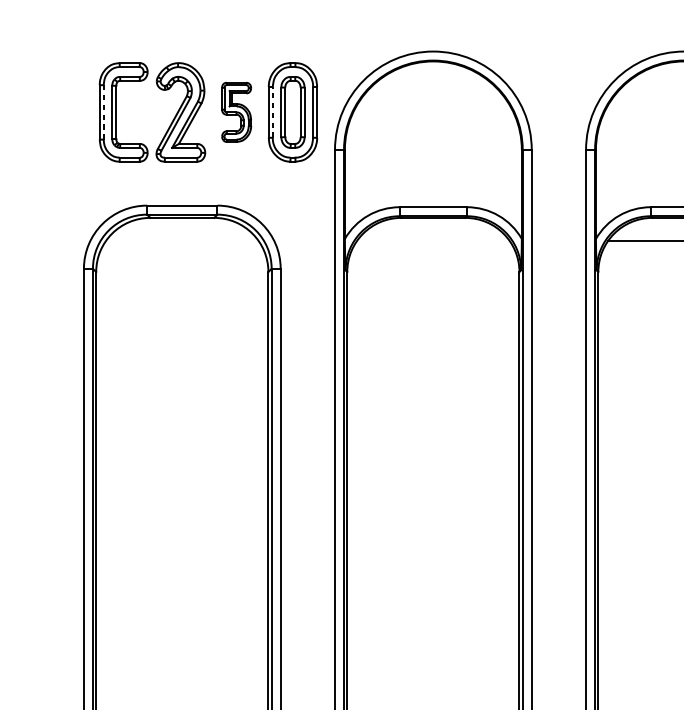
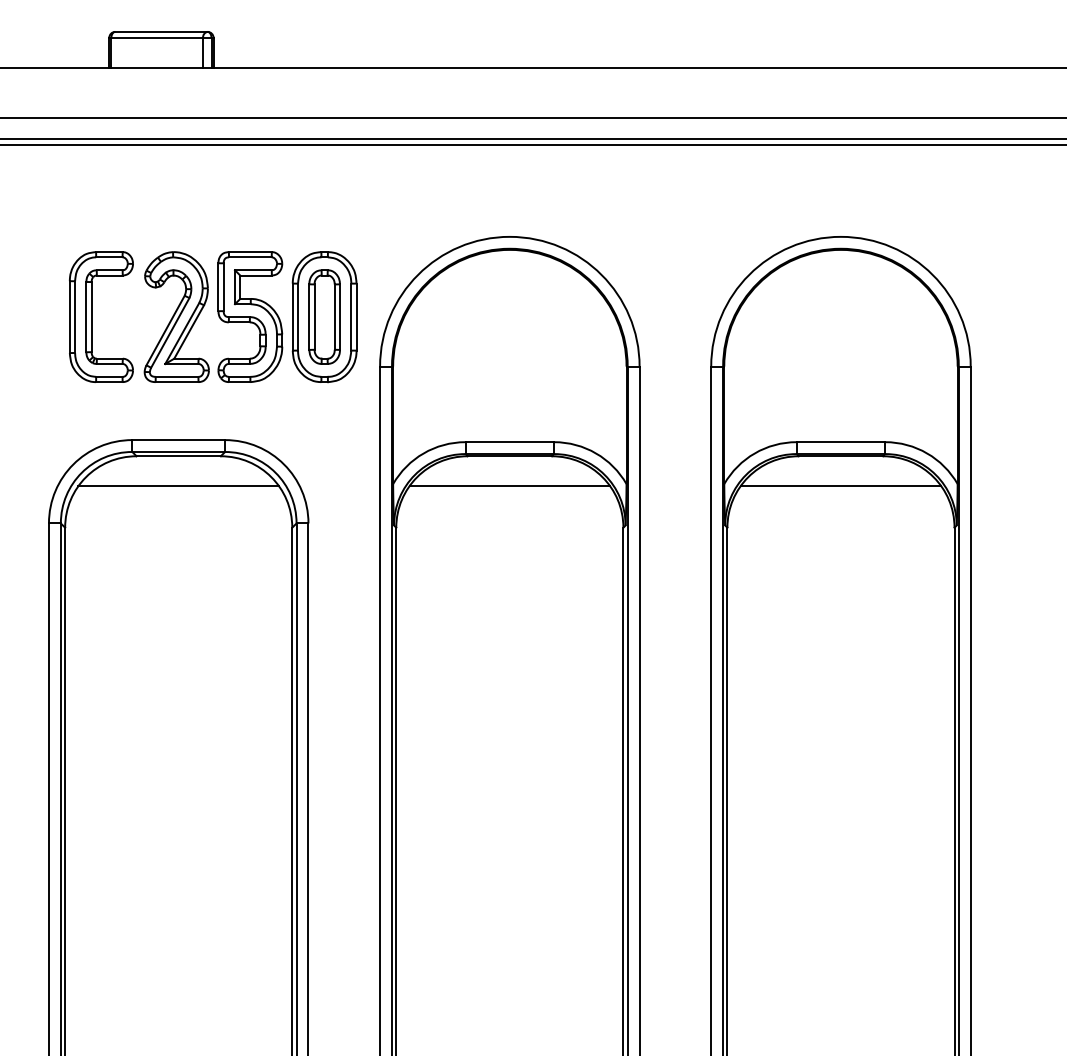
part: (236, 111) -> (250, 316), size x1.67
line: (273, 111) -> (298, 316), dashed -> solid
line: (104, 112) -> (75, 317), dashed -> solid
line: (182, 240) -> (178, 486), added
line: (433, 240) -> (509, 486), added

